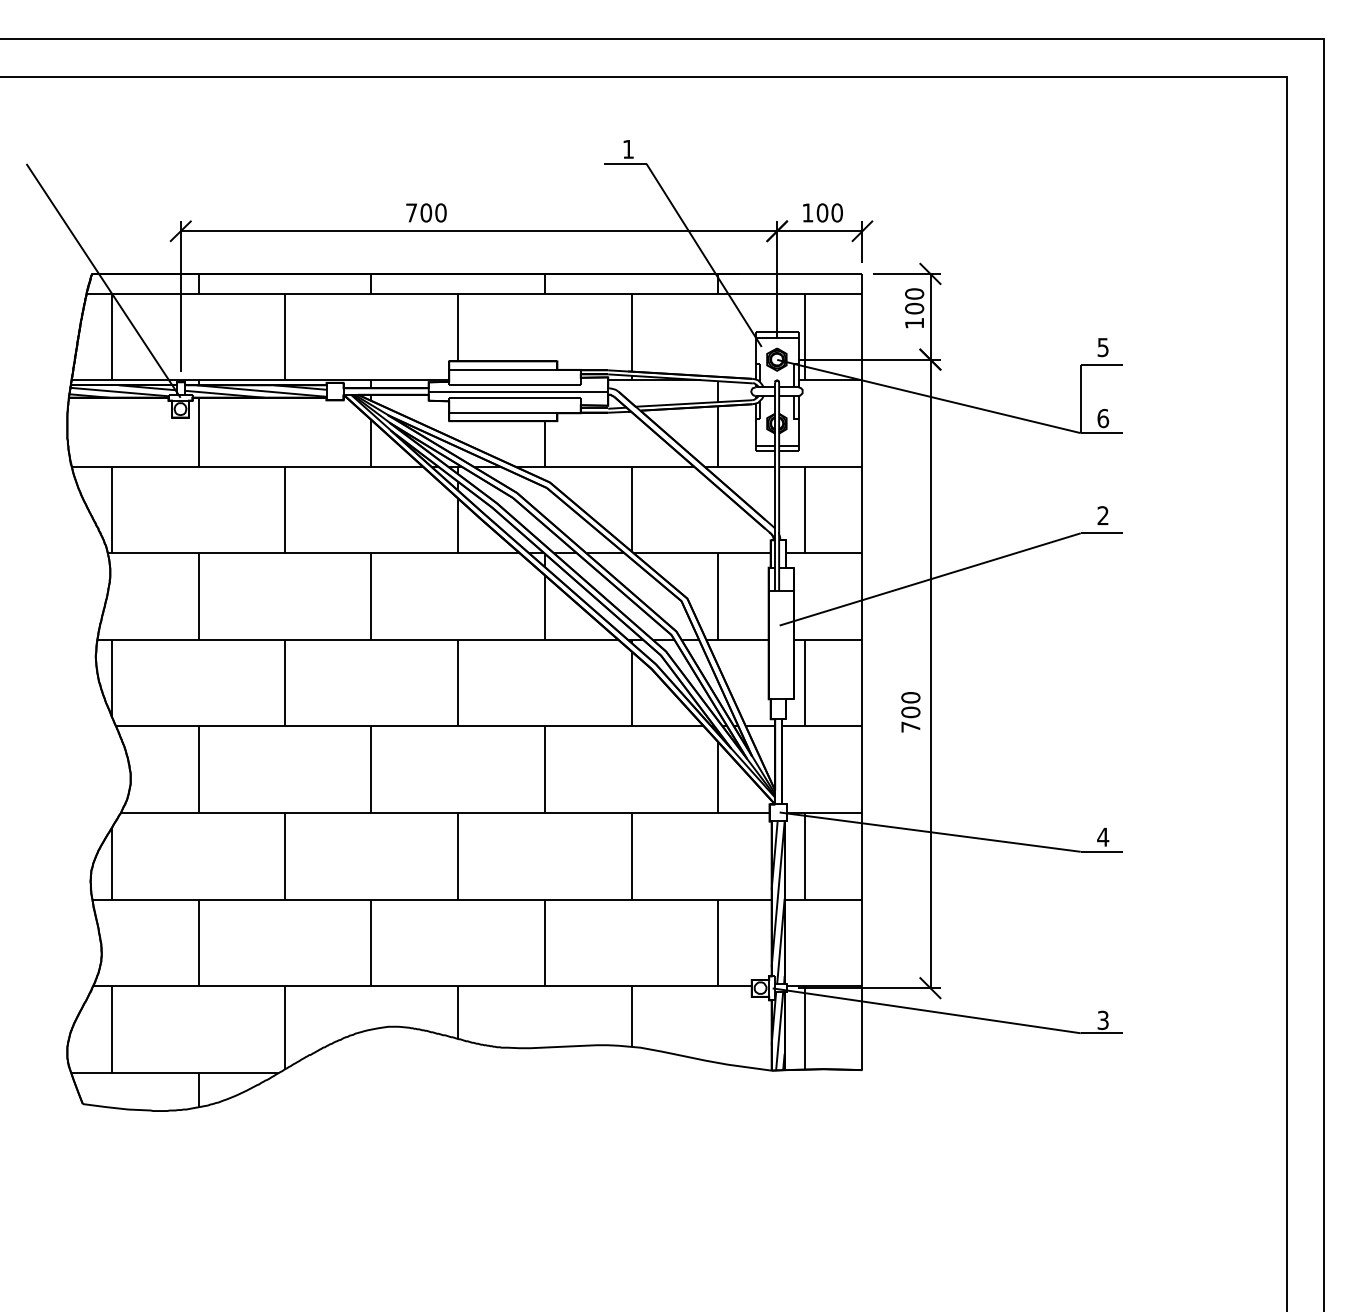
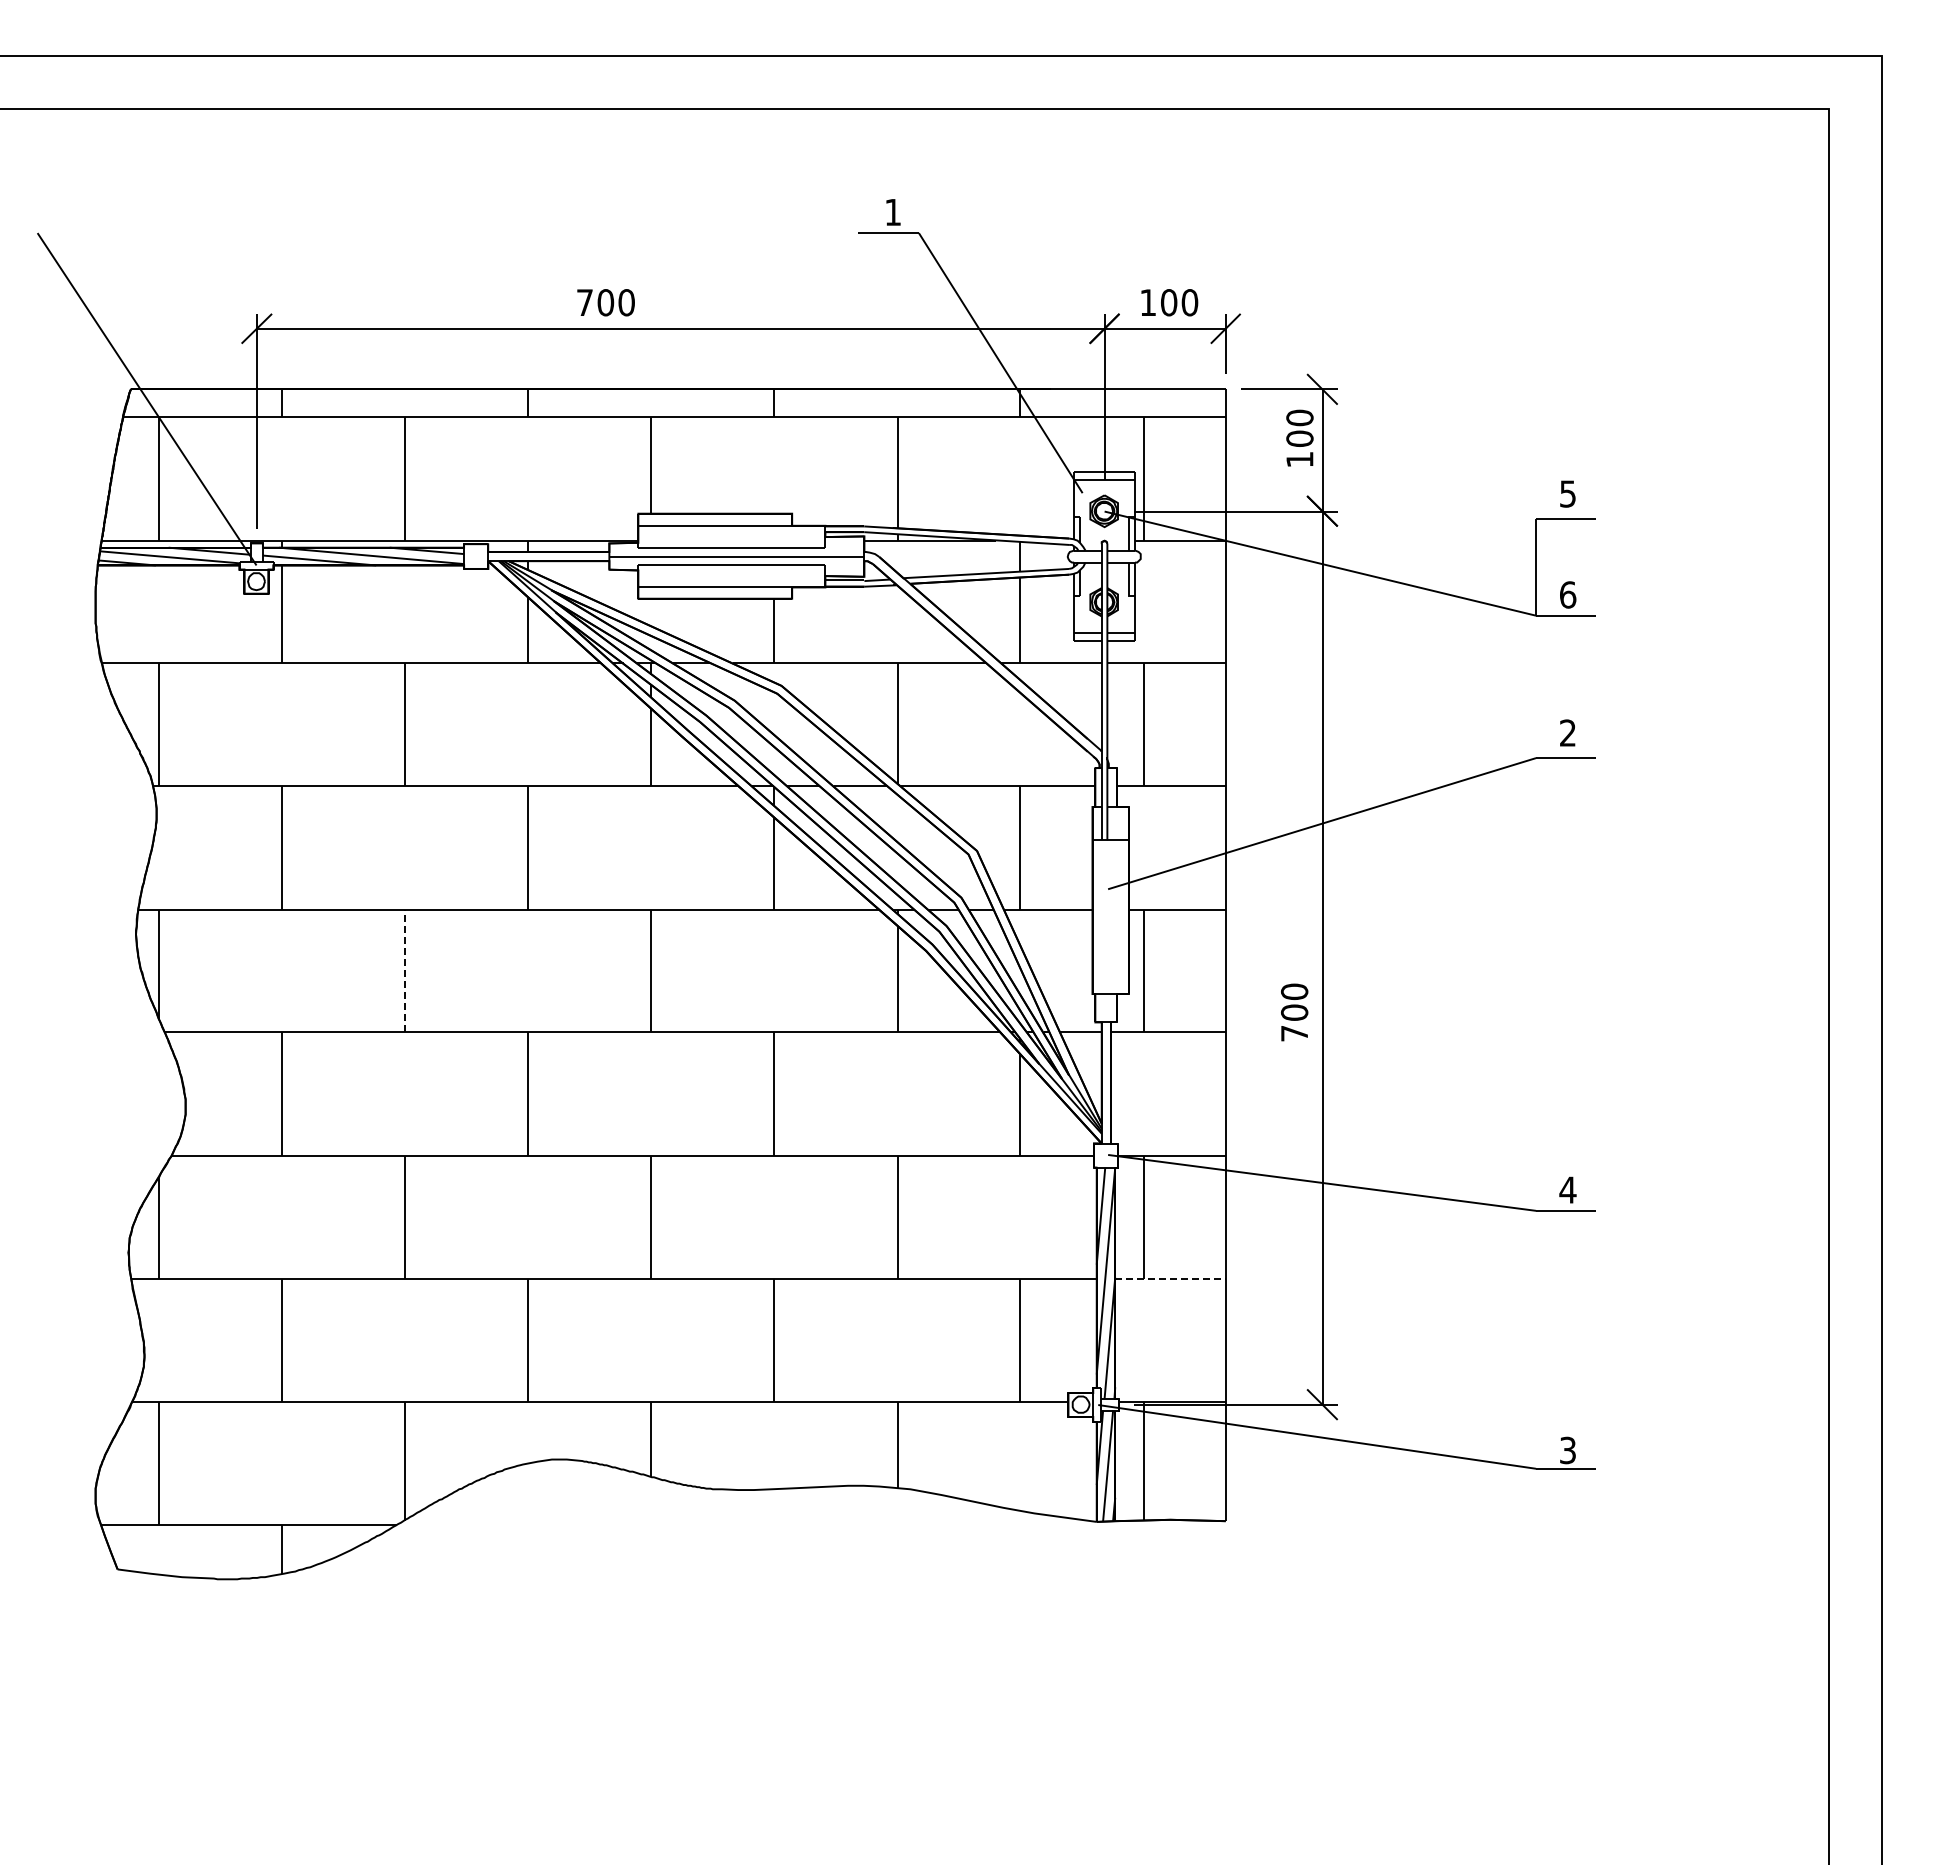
line: (285, 682) -> (405, 970), solid -> dashed
line: (823, 899) -> (1170, 1278), solid -> dashed

